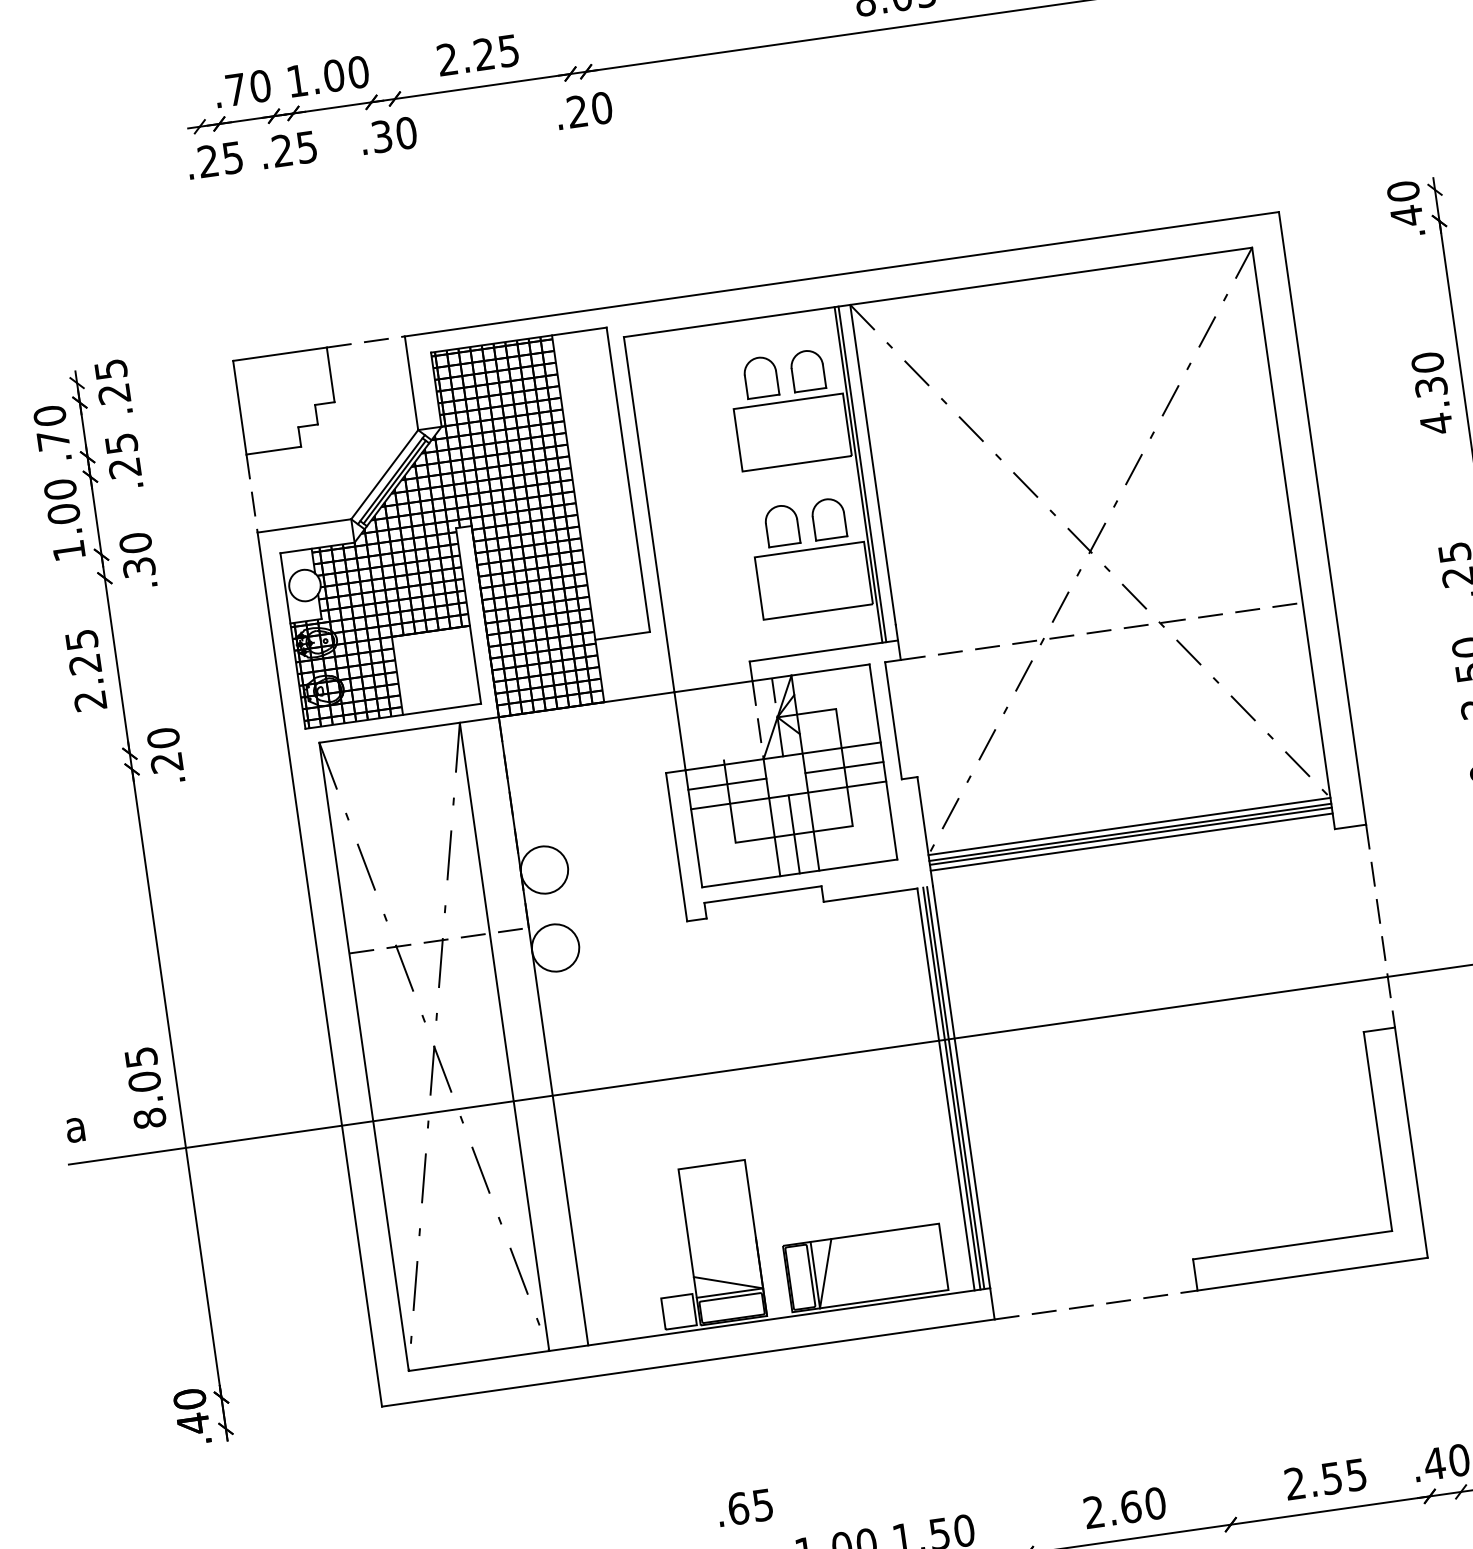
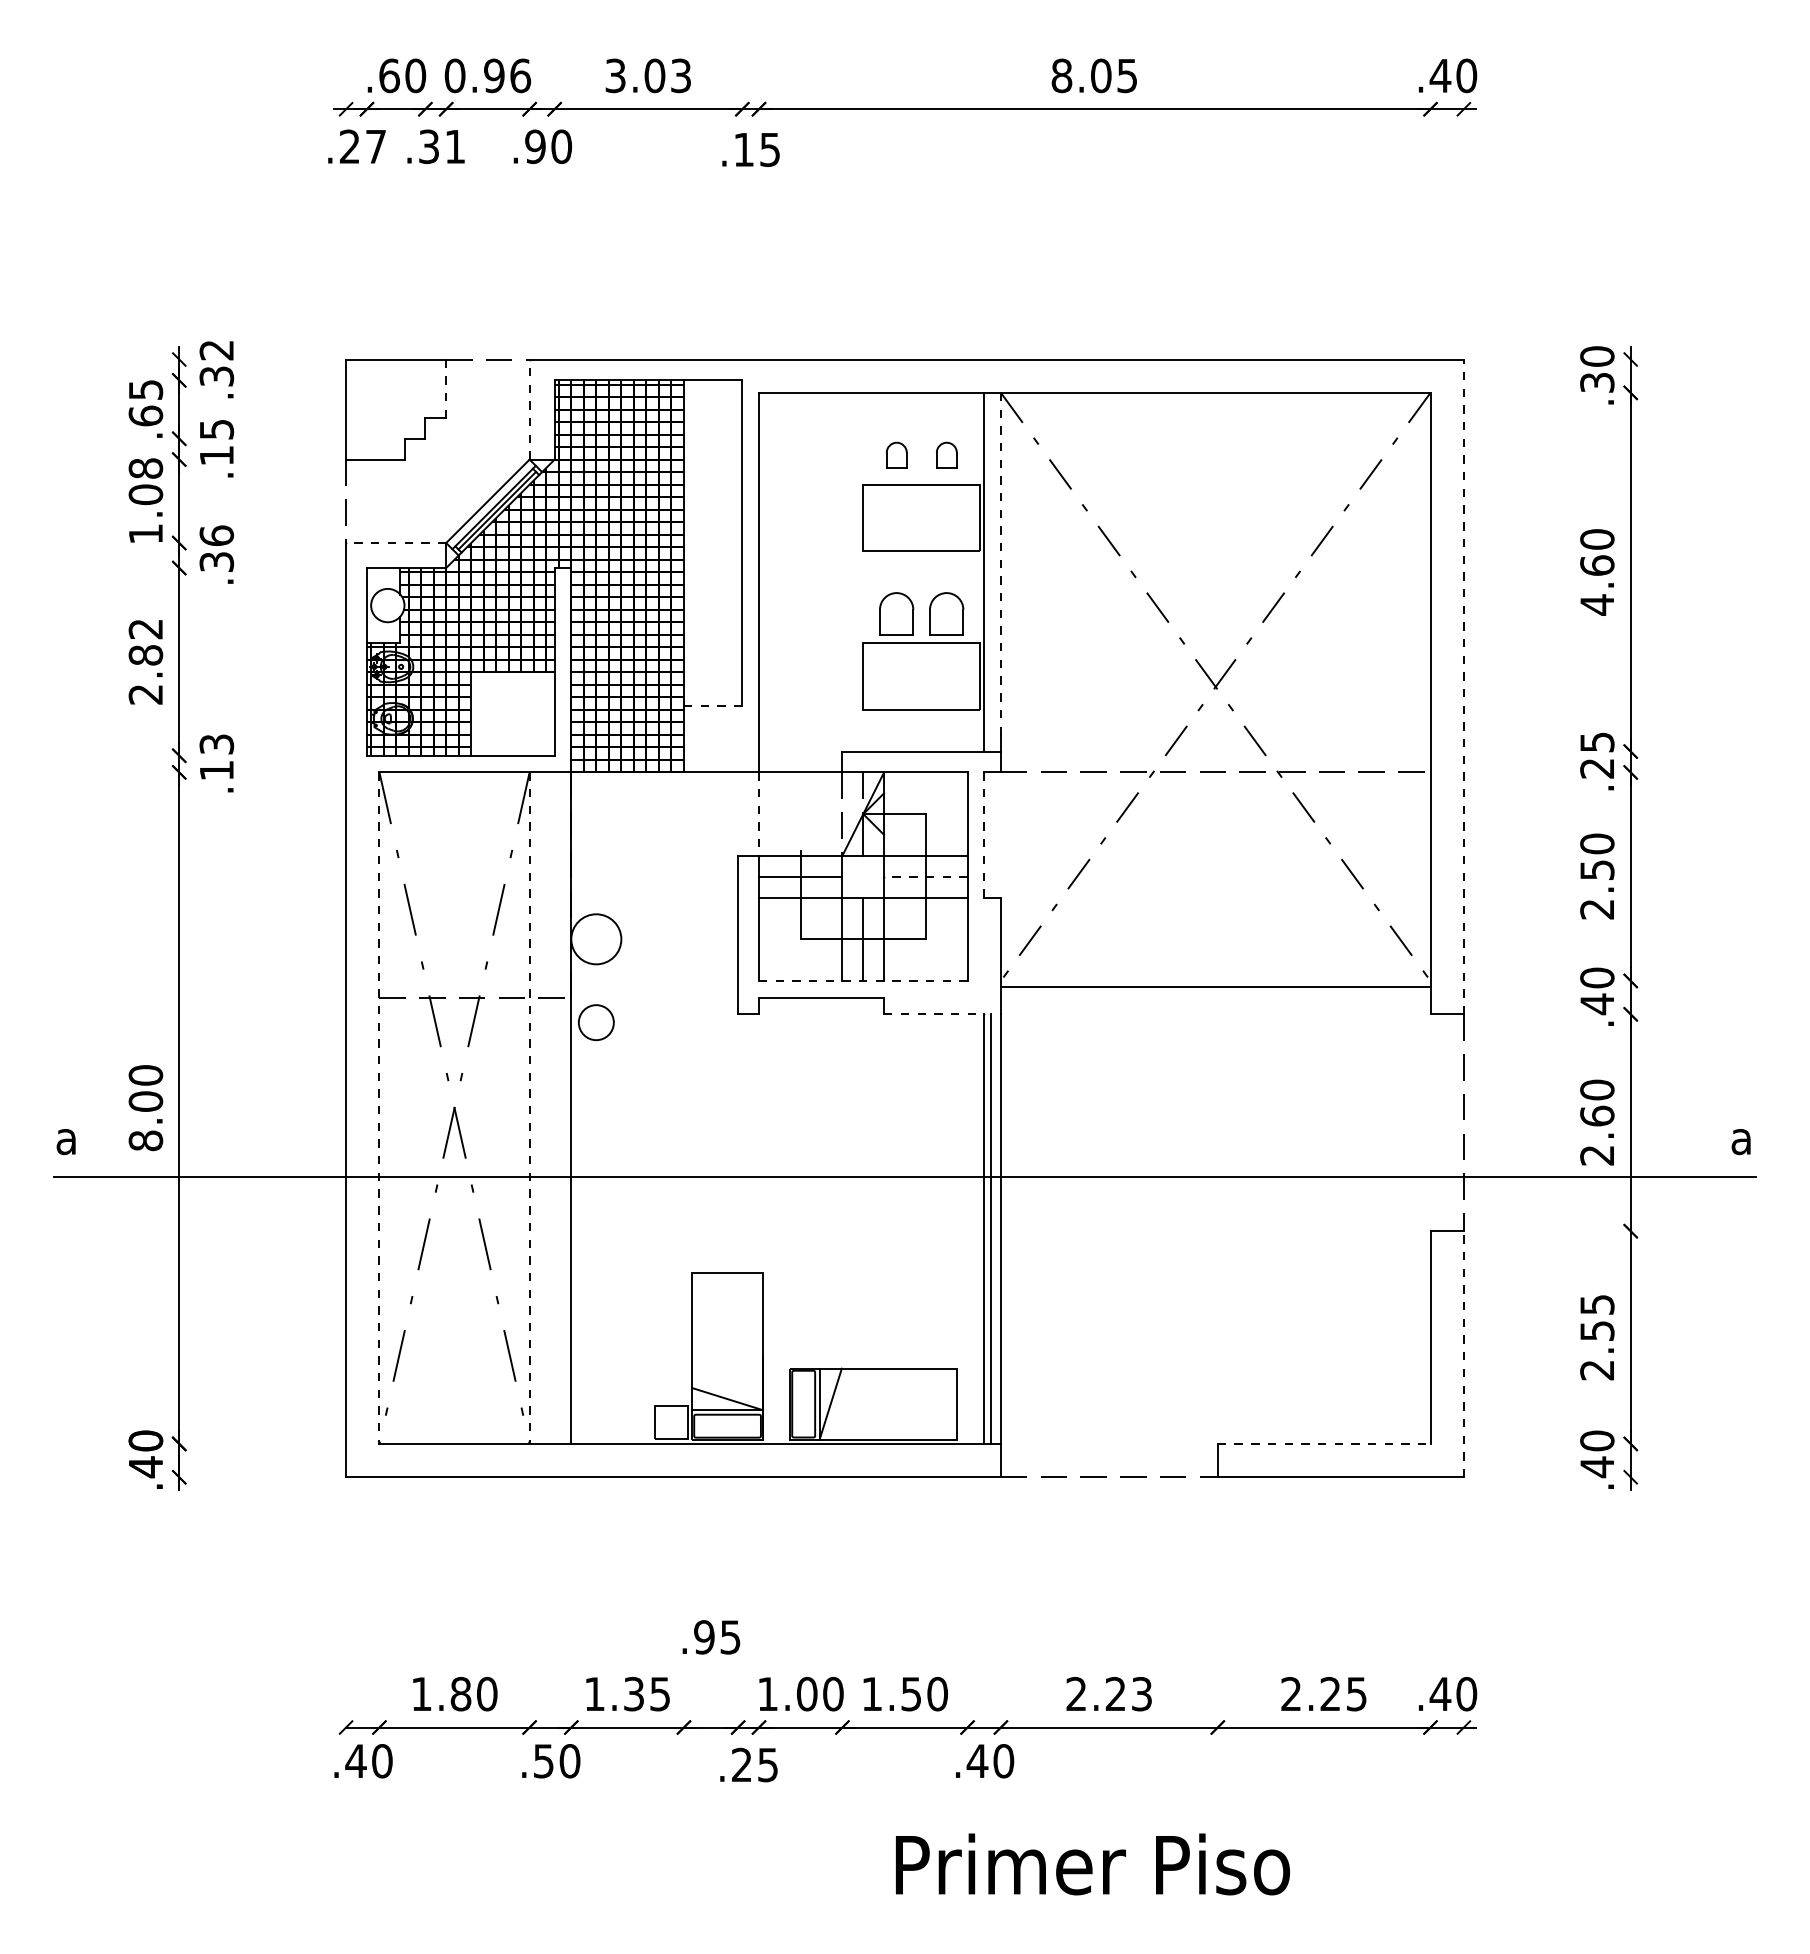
text: (477, 55) -> (647, 75), 2.25 -> 3.03
text: (327, 76) -> (487, 75), 1.00 -> 0.96
text: (235, 89) -> (389, 75), .70 -> .60
text: (590, 109) -> (757, 149), .20 -> .15
text: (382, 136) -> (535, 146), .30 -> .90
text: (294, 148) -> (441, 146), .25 -> .31
text: (232, 158) -> (375, 147), .25 -> .27
text: (1407, 215) -> (1597, 382), .40 -> .30
part: (807, 369) -> (946, 454), size x0.6
line: (331, 375) -> (446, 389), solid -> dashed
part: (760, 376) -> (896, 454), size x0.6
text: (112, 381) -> (216, 363), .25 -> .32
line: (411, 383) -> (529, 409), solid -> dashed
text: (1431, 386) -> (1597, 565), 4.30 -> 4.60
text: (51, 427) -> (145, 402), .70 -> .65
line: (872, 464) -> (1000, 563), solid -> dashed
text: (124, 467) -> (216, 455), .25 -> .15
line: (862, 473) -> (988, 571), removed
text: (60, 489) -> (145, 468), 1.00 -> 1.08
line: (1322, 518) -> (1463, 686), solid -> dashed
line: (303, 526) -> (395, 543), solid -> dashed
text: (135, 542) -> (216, 535), .30 -> .36
line: (622, 635) -> (712, 705), solid -> dashed
text: (83, 652) -> (145, 642), 2.25 -> 2.82
line: (893, 720) -> (984, 834), solid -> dashed
line: (680, 731) -> (759, 814), solid -> dashed
text: (164, 750) -> (216, 757), .20 -> .13
line: (844, 767) -> (925, 876), solid -> dashed
line: (1129, 826) -> (1215, 980), removed
line: (1130, 836) -> (1215, 991), removed
line: (1131, 842) -> (1215, 997), removed
line: (798, 873) -> (862, 980), solid -> dashed
line: (870, 895) -> (934, 1014), solid -> dashed
circle: (555, 947) -> (596, 1022), size x0.7
line: (504, 1037) -> (529, 1108), solid -> dashed
text: (140, 1057) -> (145, 1075), 8.05 -> 8.00
line: (364, 1057) -> (379, 1108), solid -> dashed
line: (955, 1087) -> (994, 1228), removed
line: (1410, 1142) -> (1463, 1353), solid -> dashed
line: (1292, 1244) -> (1324, 1443), solid -> dashed
text: (1331, 1477) -> (1330, 1693), 2.55 -> 2.25
text: (1142, 1504) -> (1128, 1693), 2.60 -> 2.23
text: (738, 1508) -> (704, 1637), .65 -> .95

